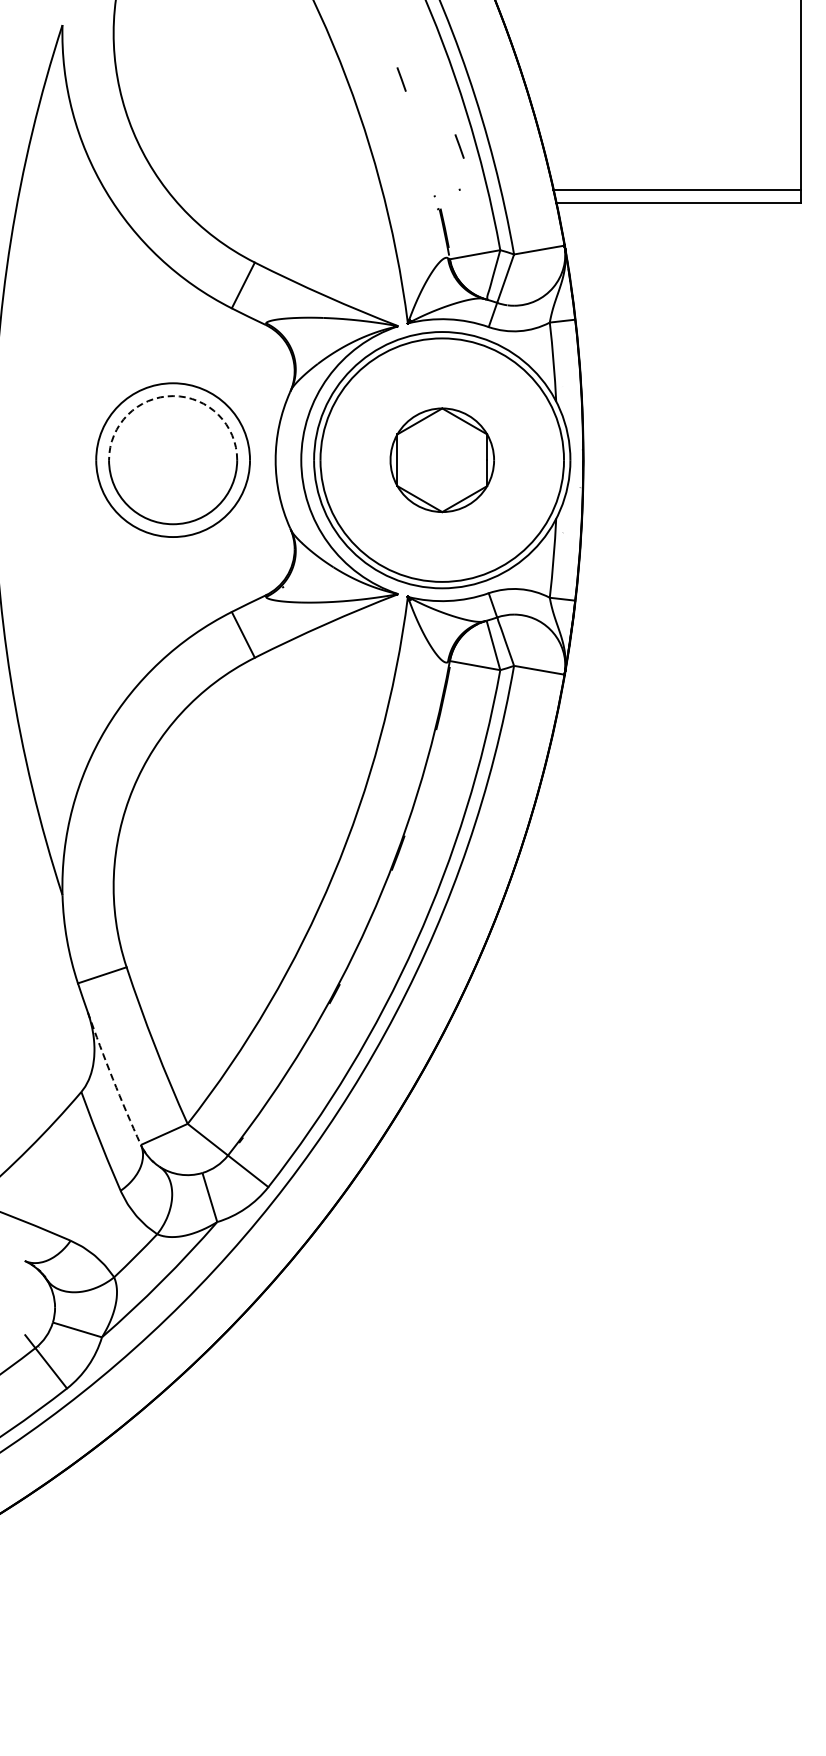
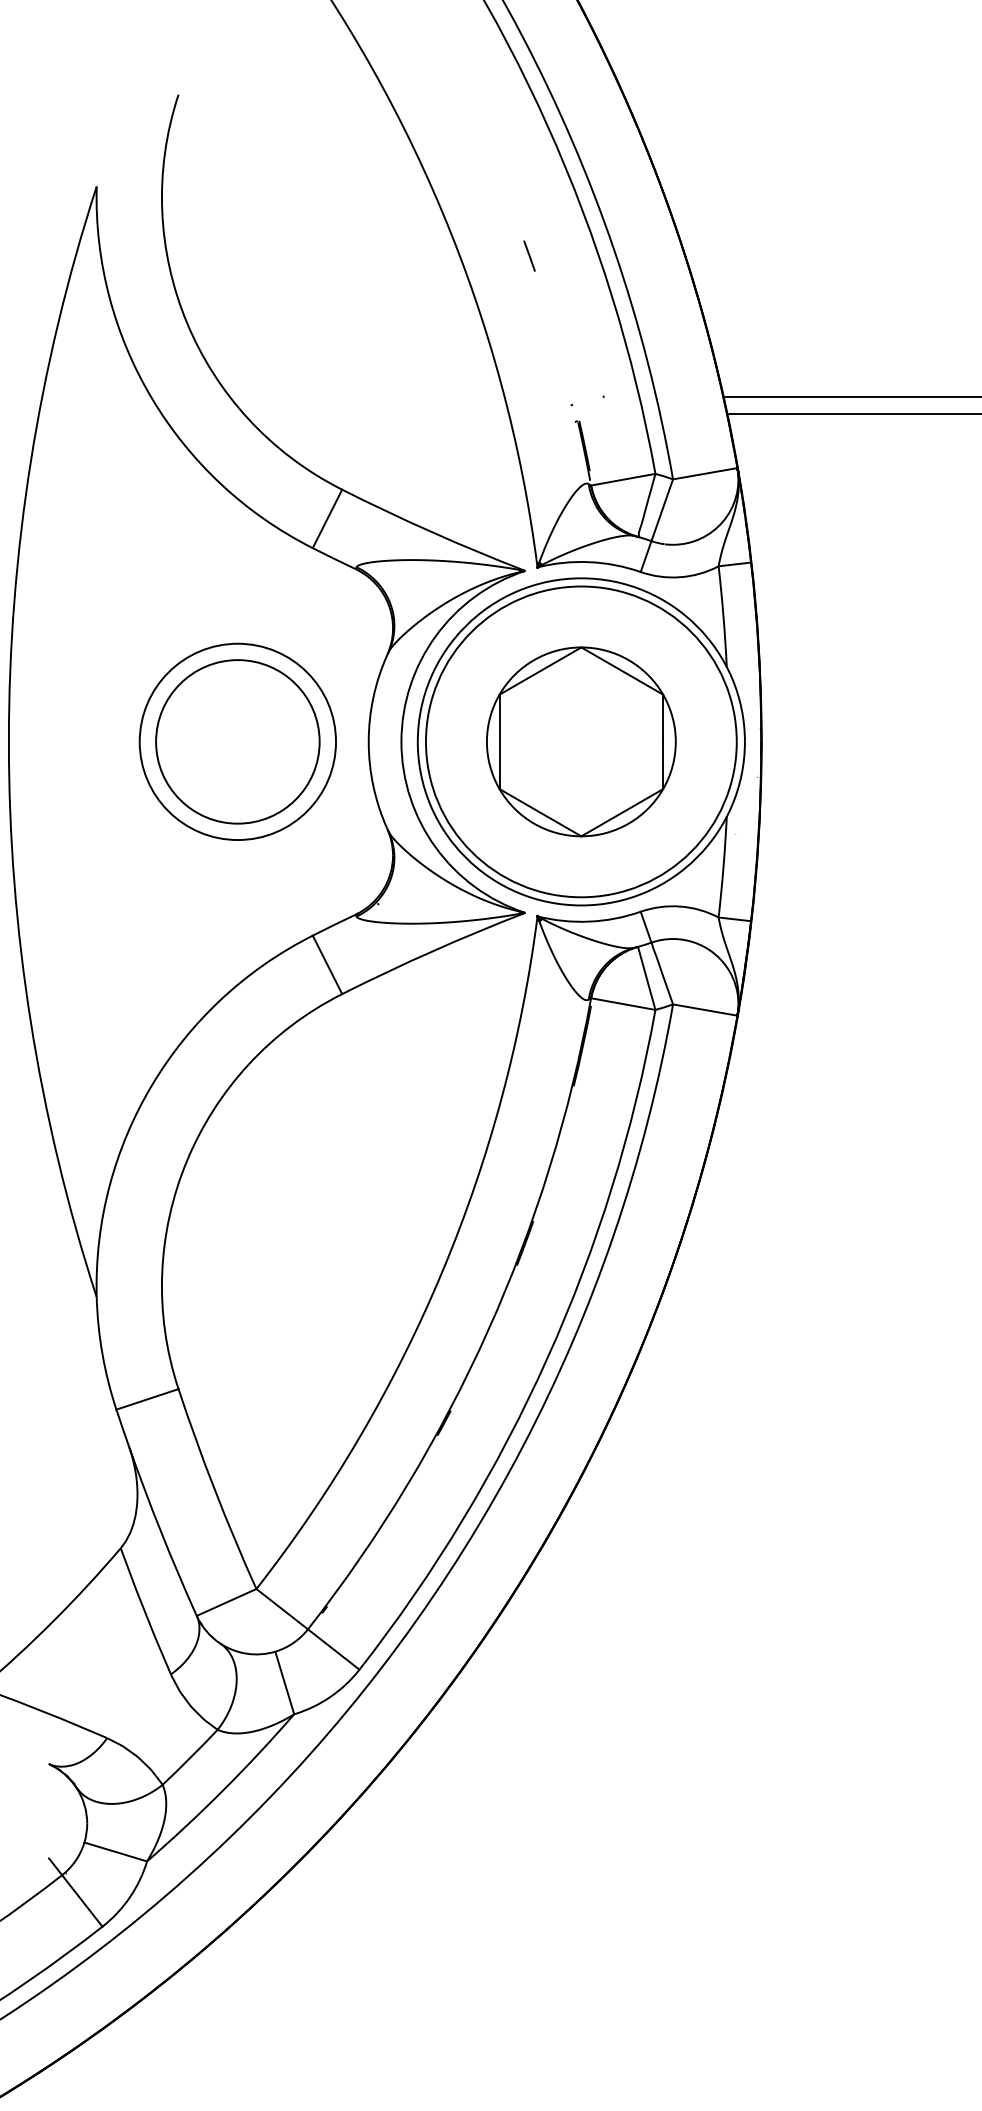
line: (459, 146) -> (603, 341), removed
arc: (173, 396) -> (238, 660), dashed -> solid
part: (442, 460) -> (581, 742), size x1.43
arc: (112, 1079) -> (160, 1532), dashed -> solid

